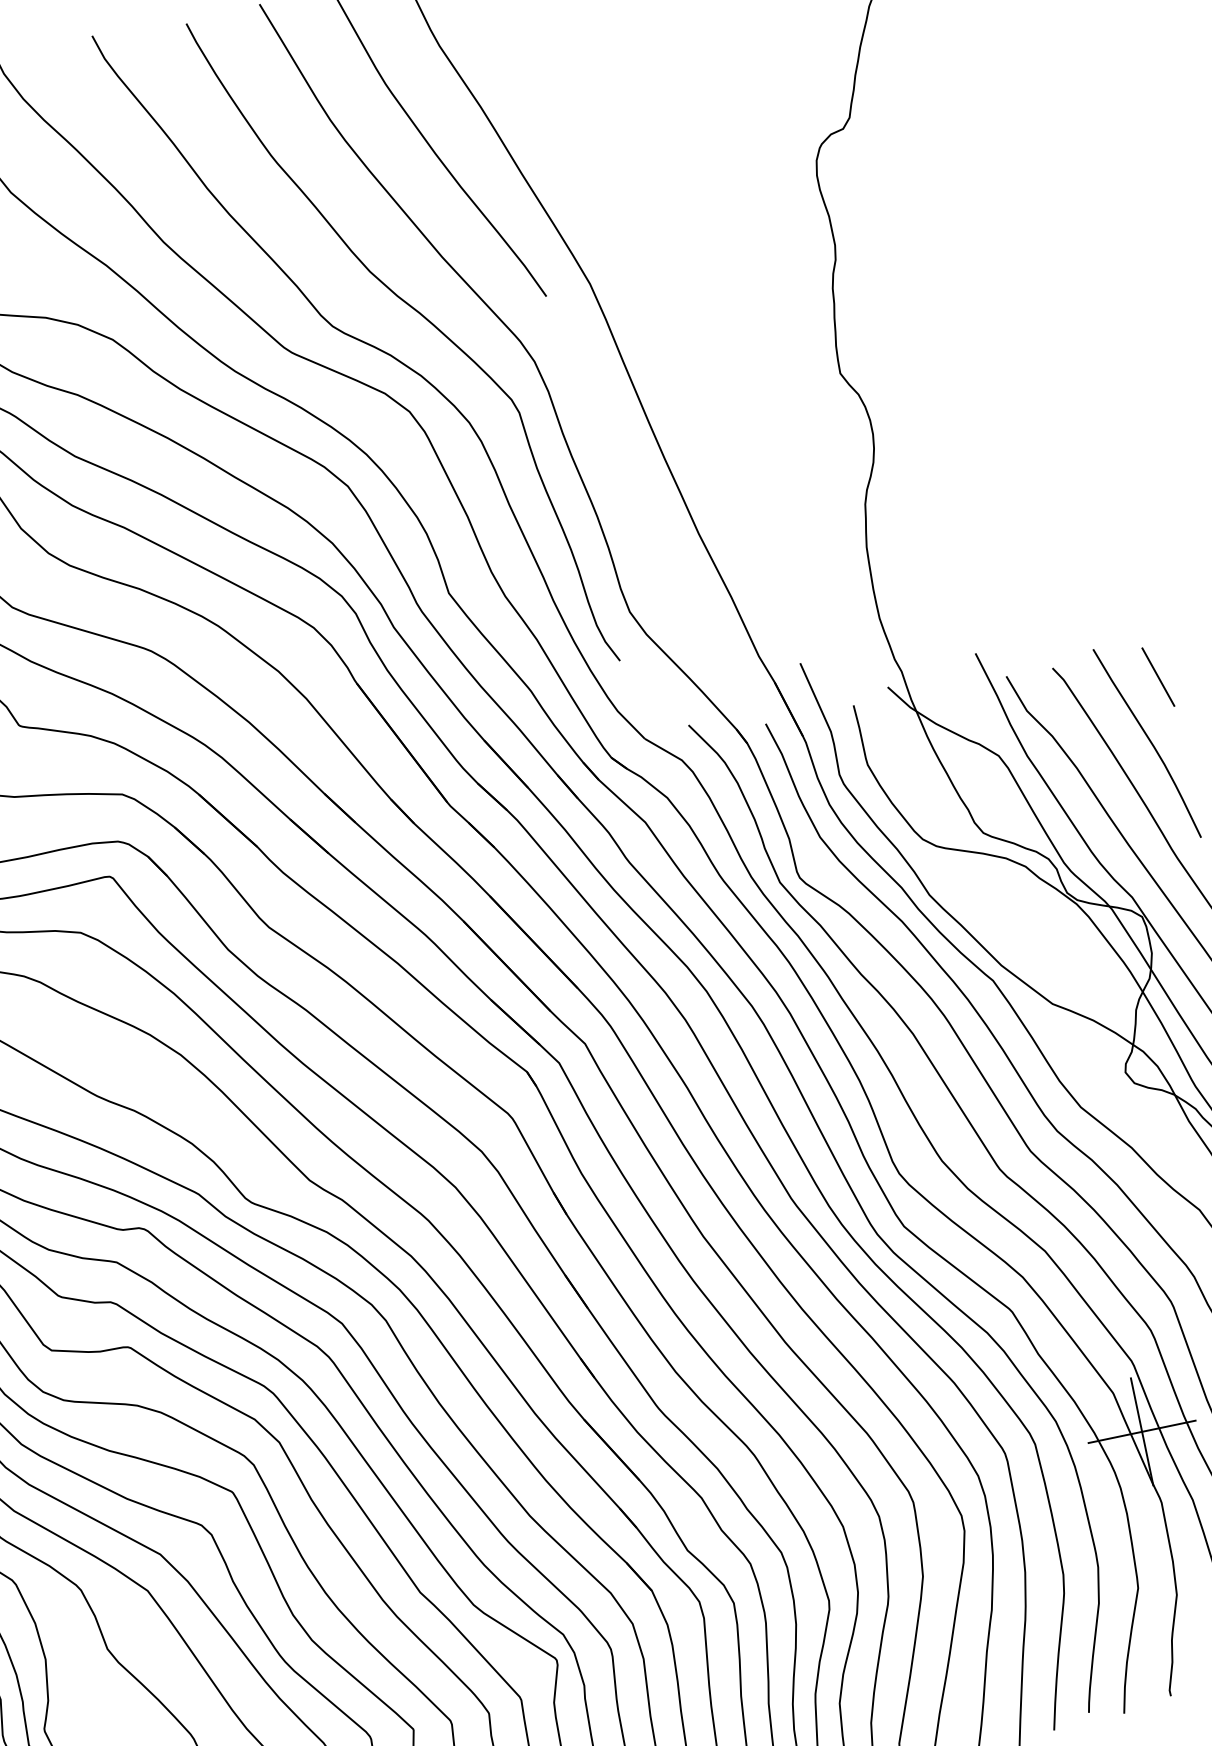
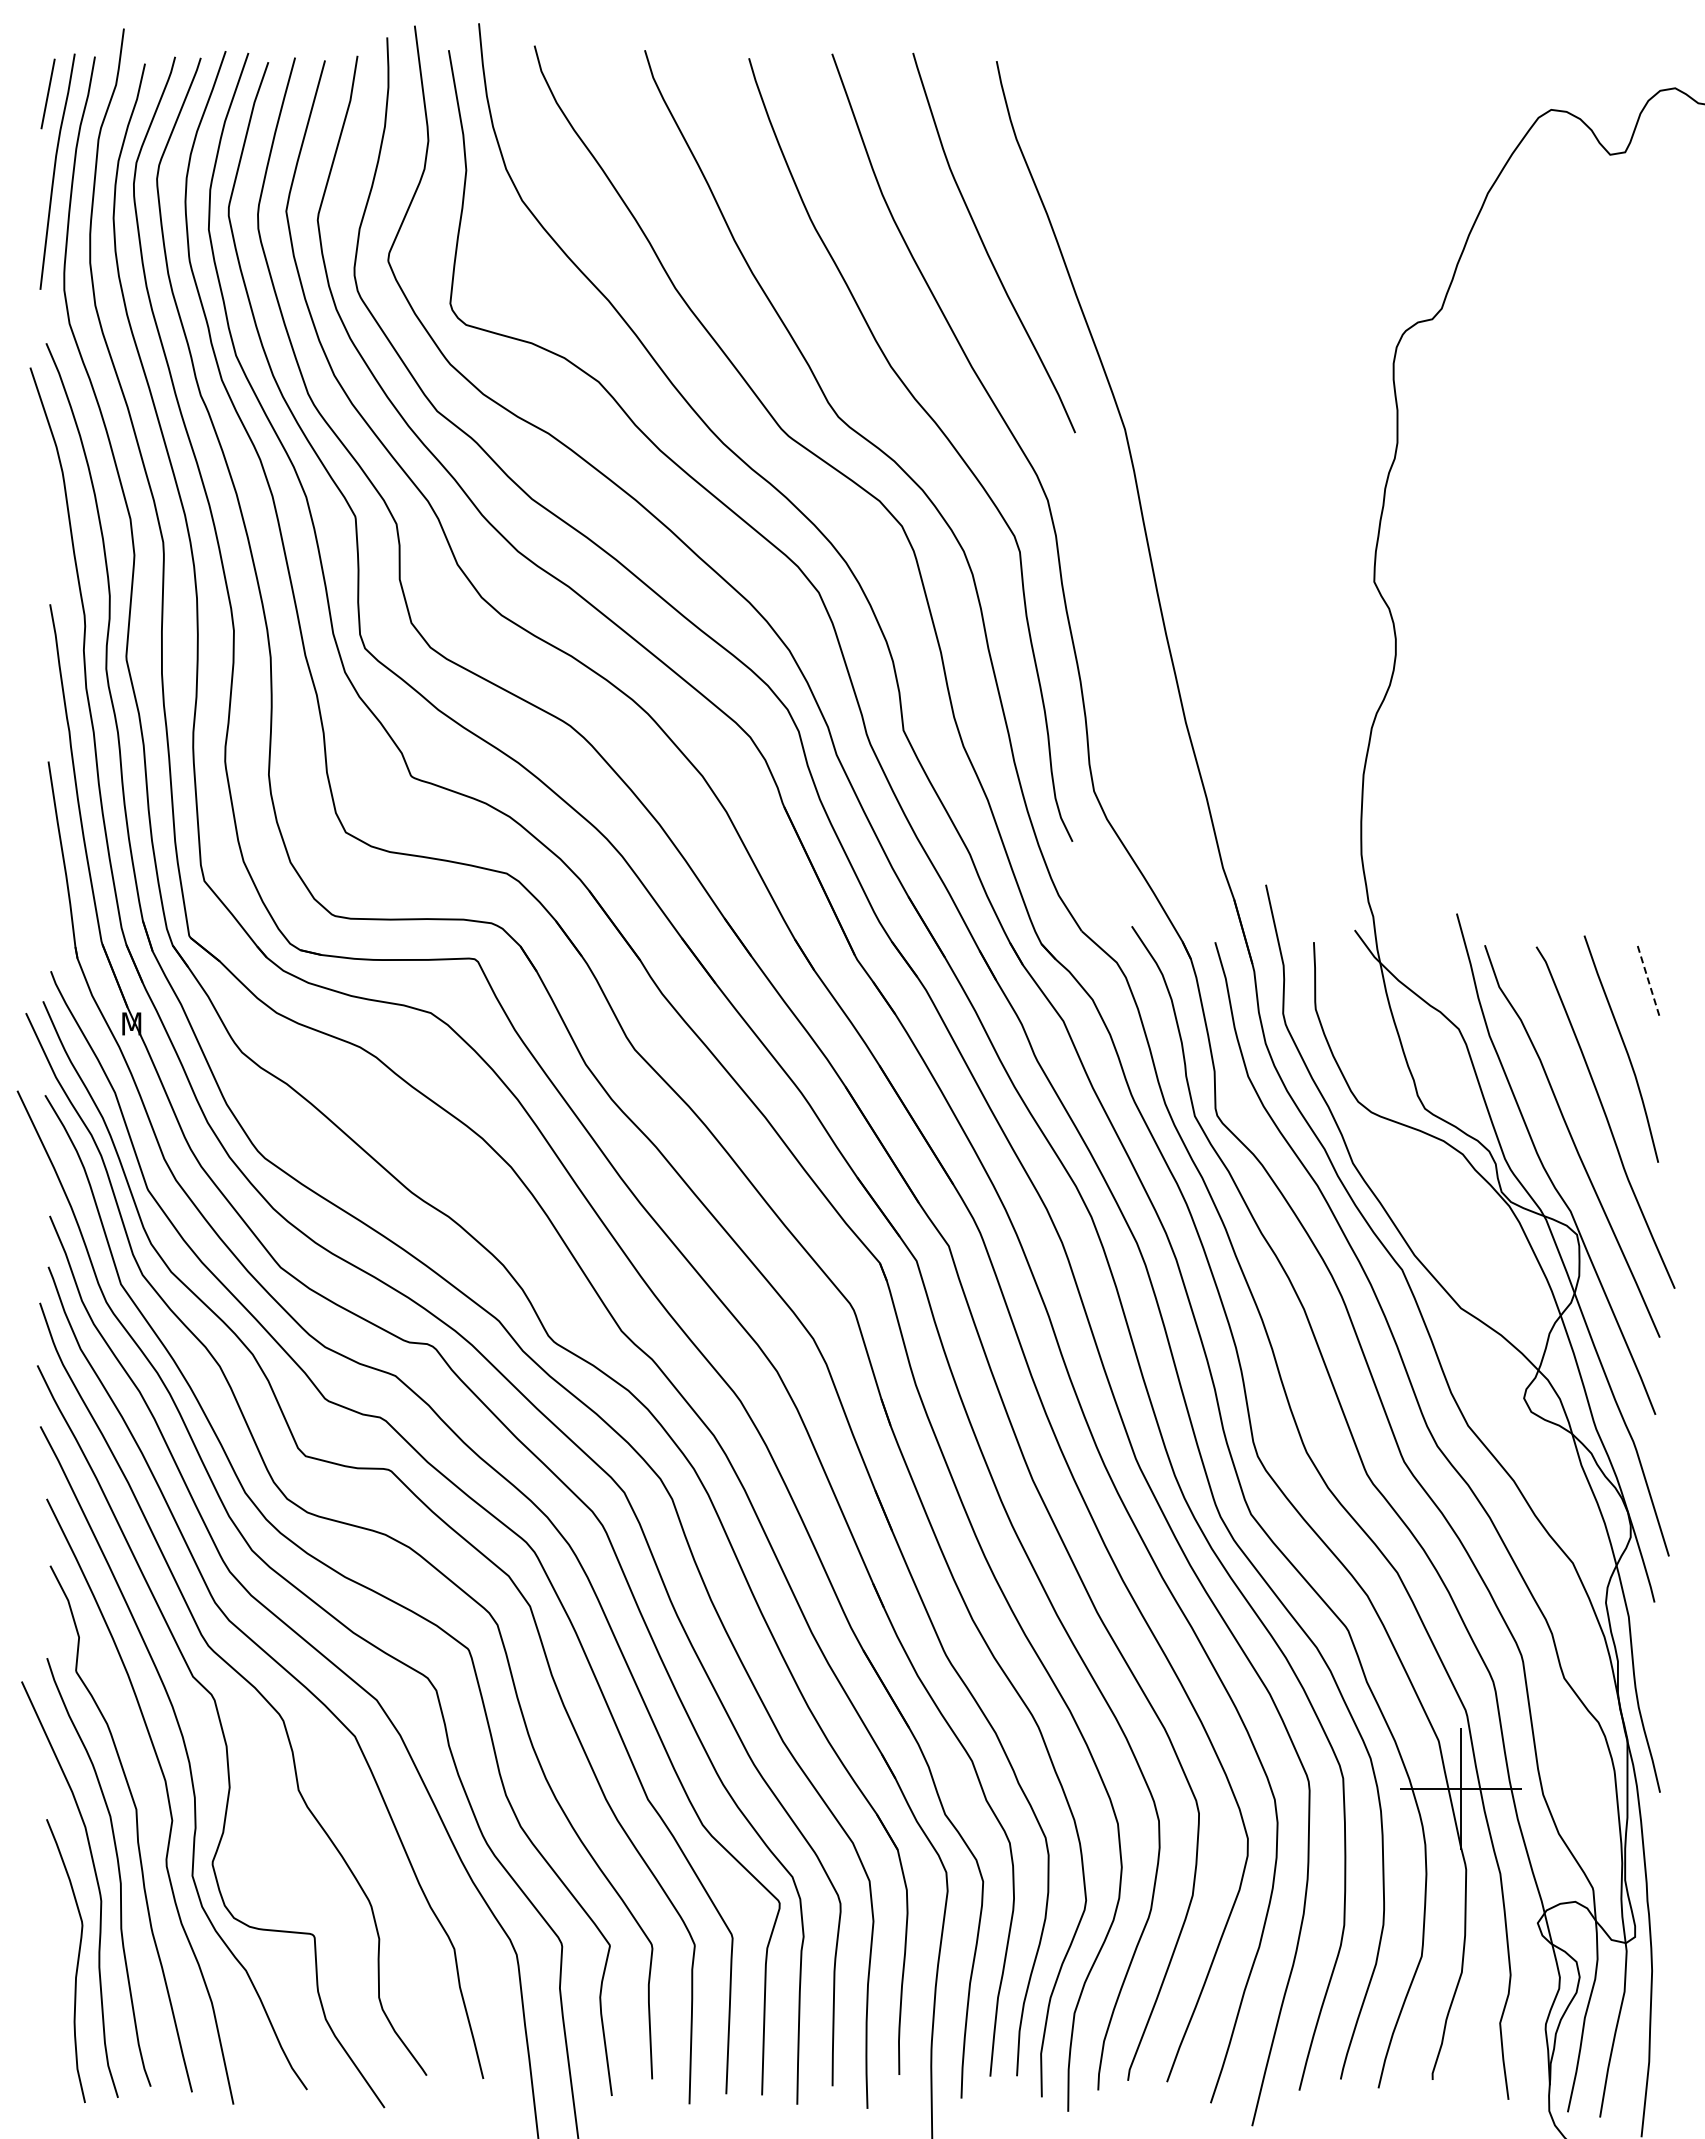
line: (1158, 676) -> (1648, 979), solid -> dashed

